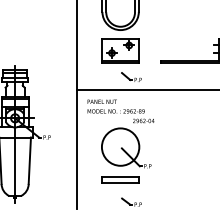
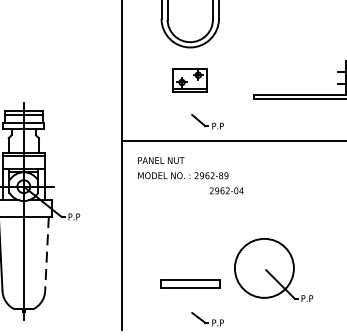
part: (120, 50) -> (190, 79), size x0.6
part: (126, 147) -> (273, 268), moved
line: (29, 161) -> (46, 254), solid -> dashed

